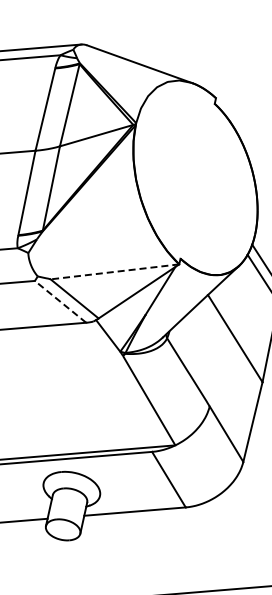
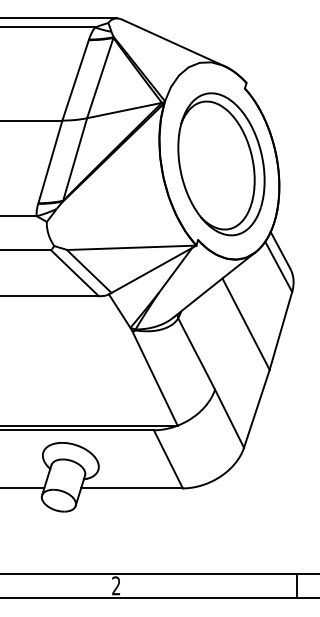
part: (197, 181) -> (221, 164), added
line: (114, 271) -> (131, 247), dashed -> solid
line: (60, 301) -> (74, 272), dashed -> solid

